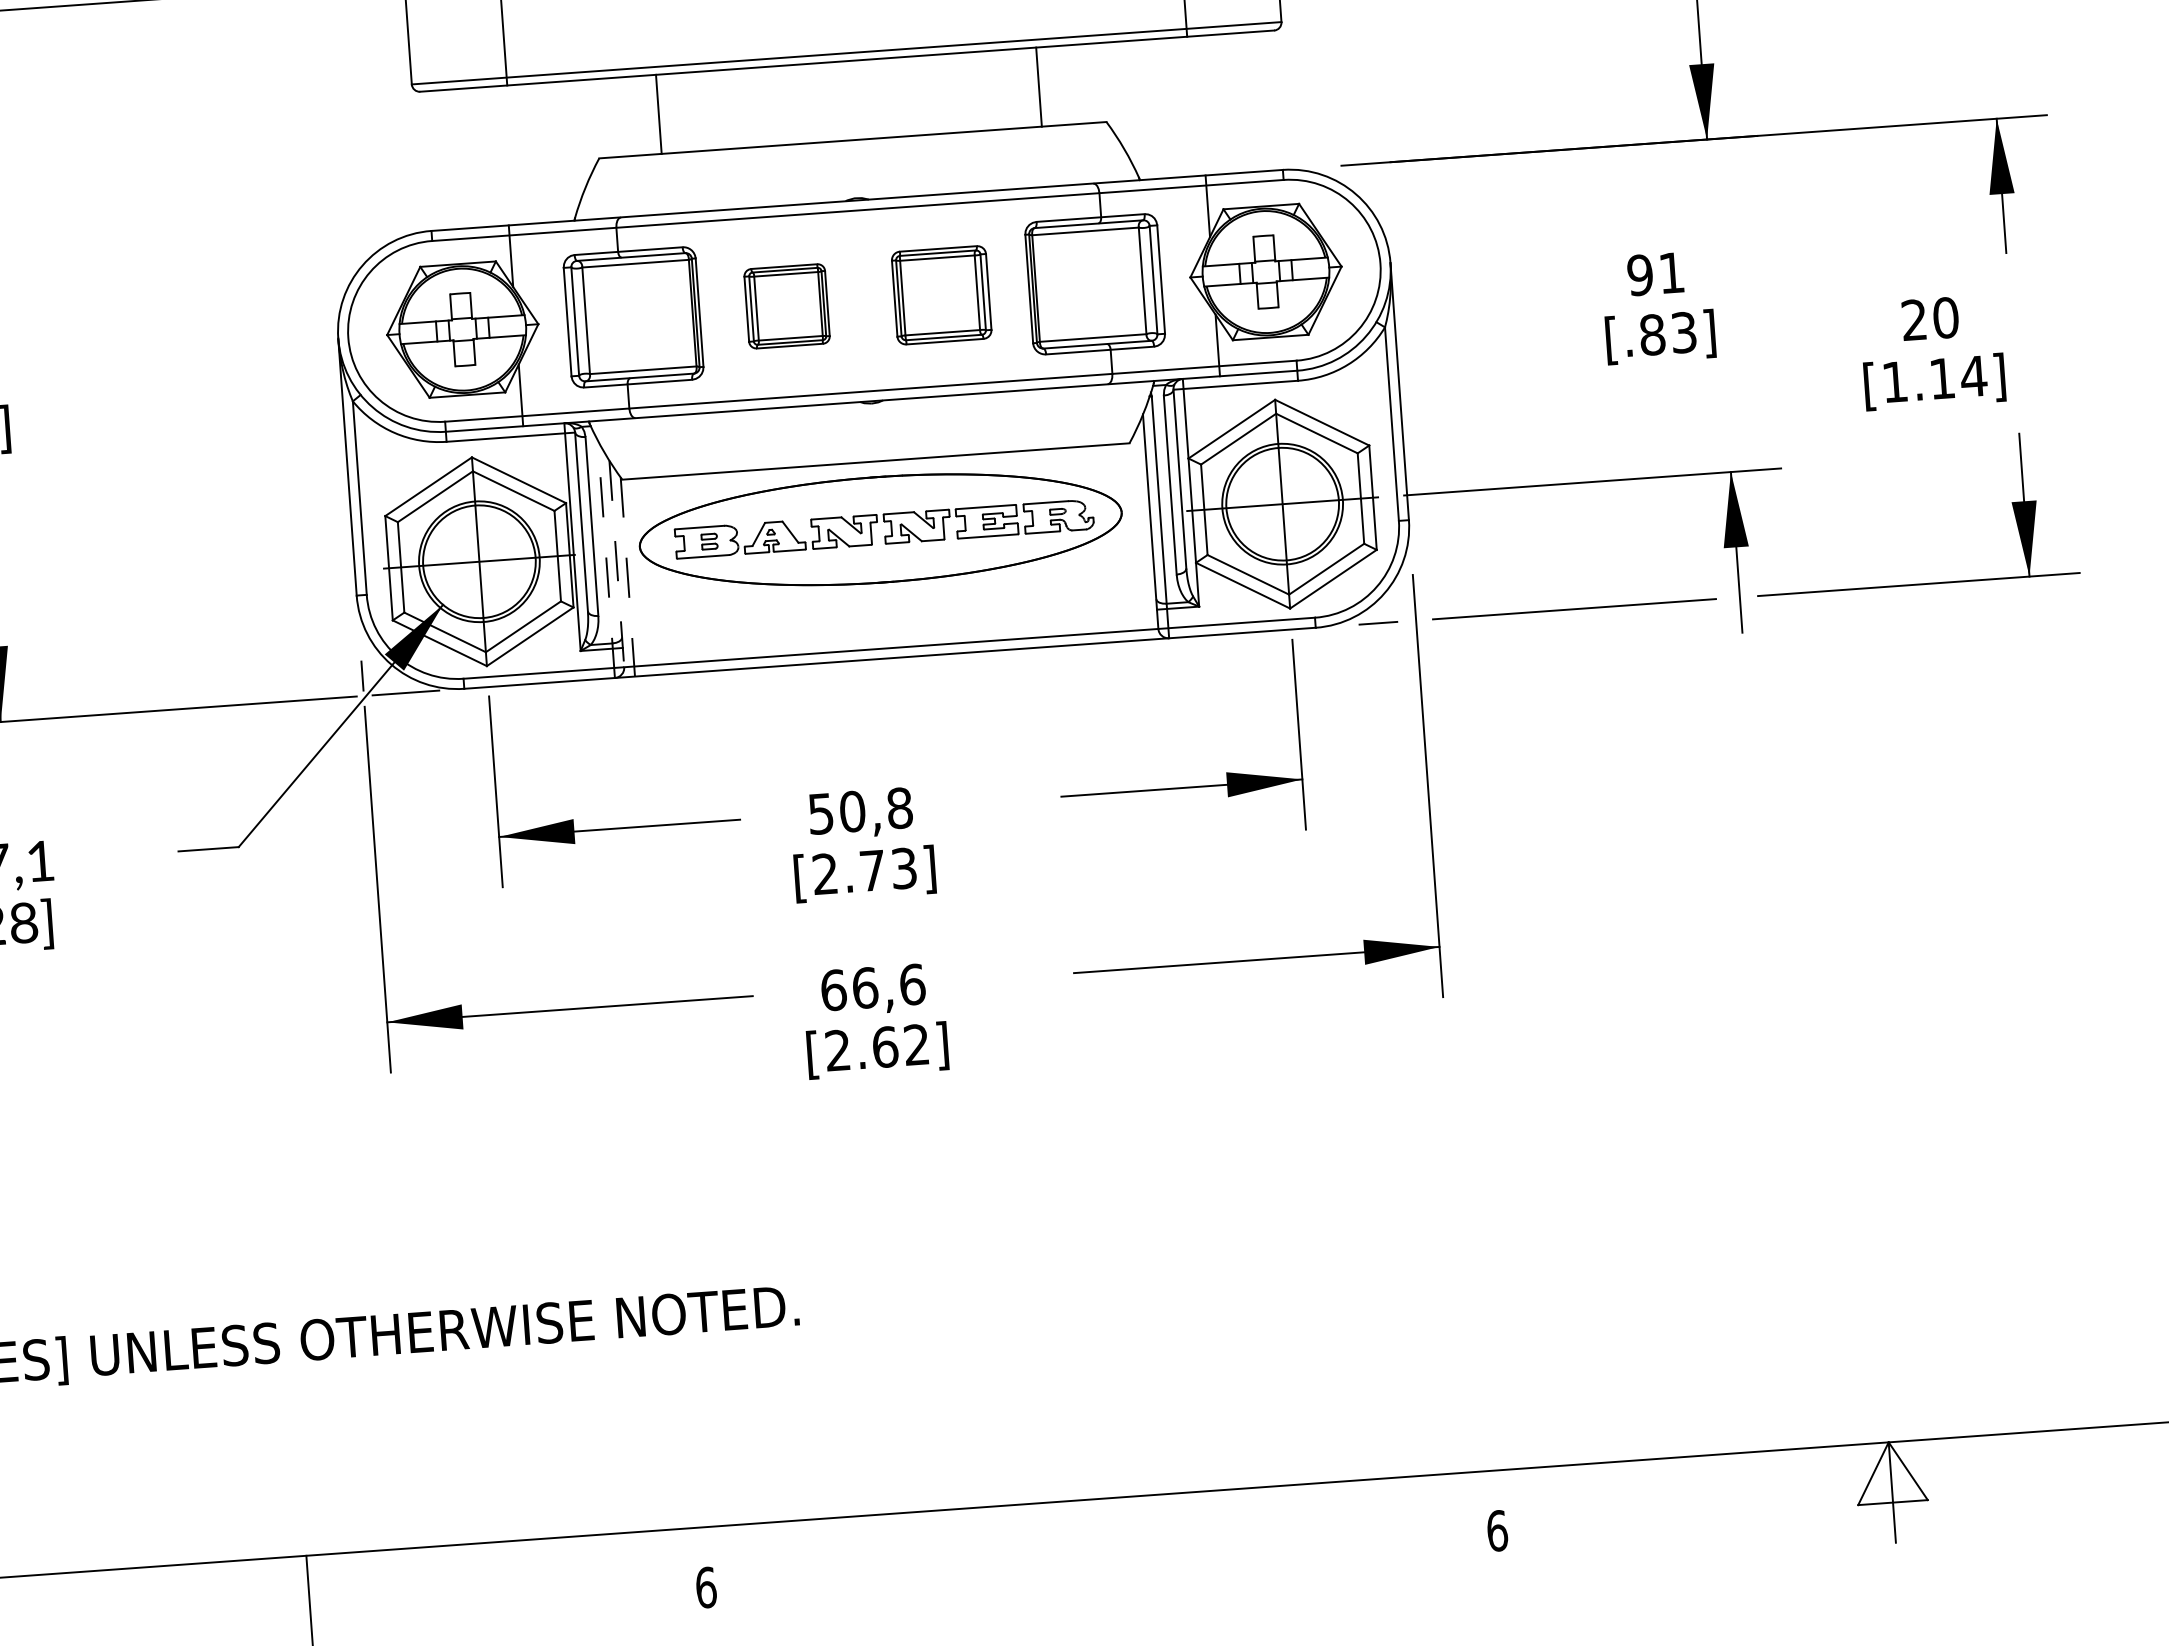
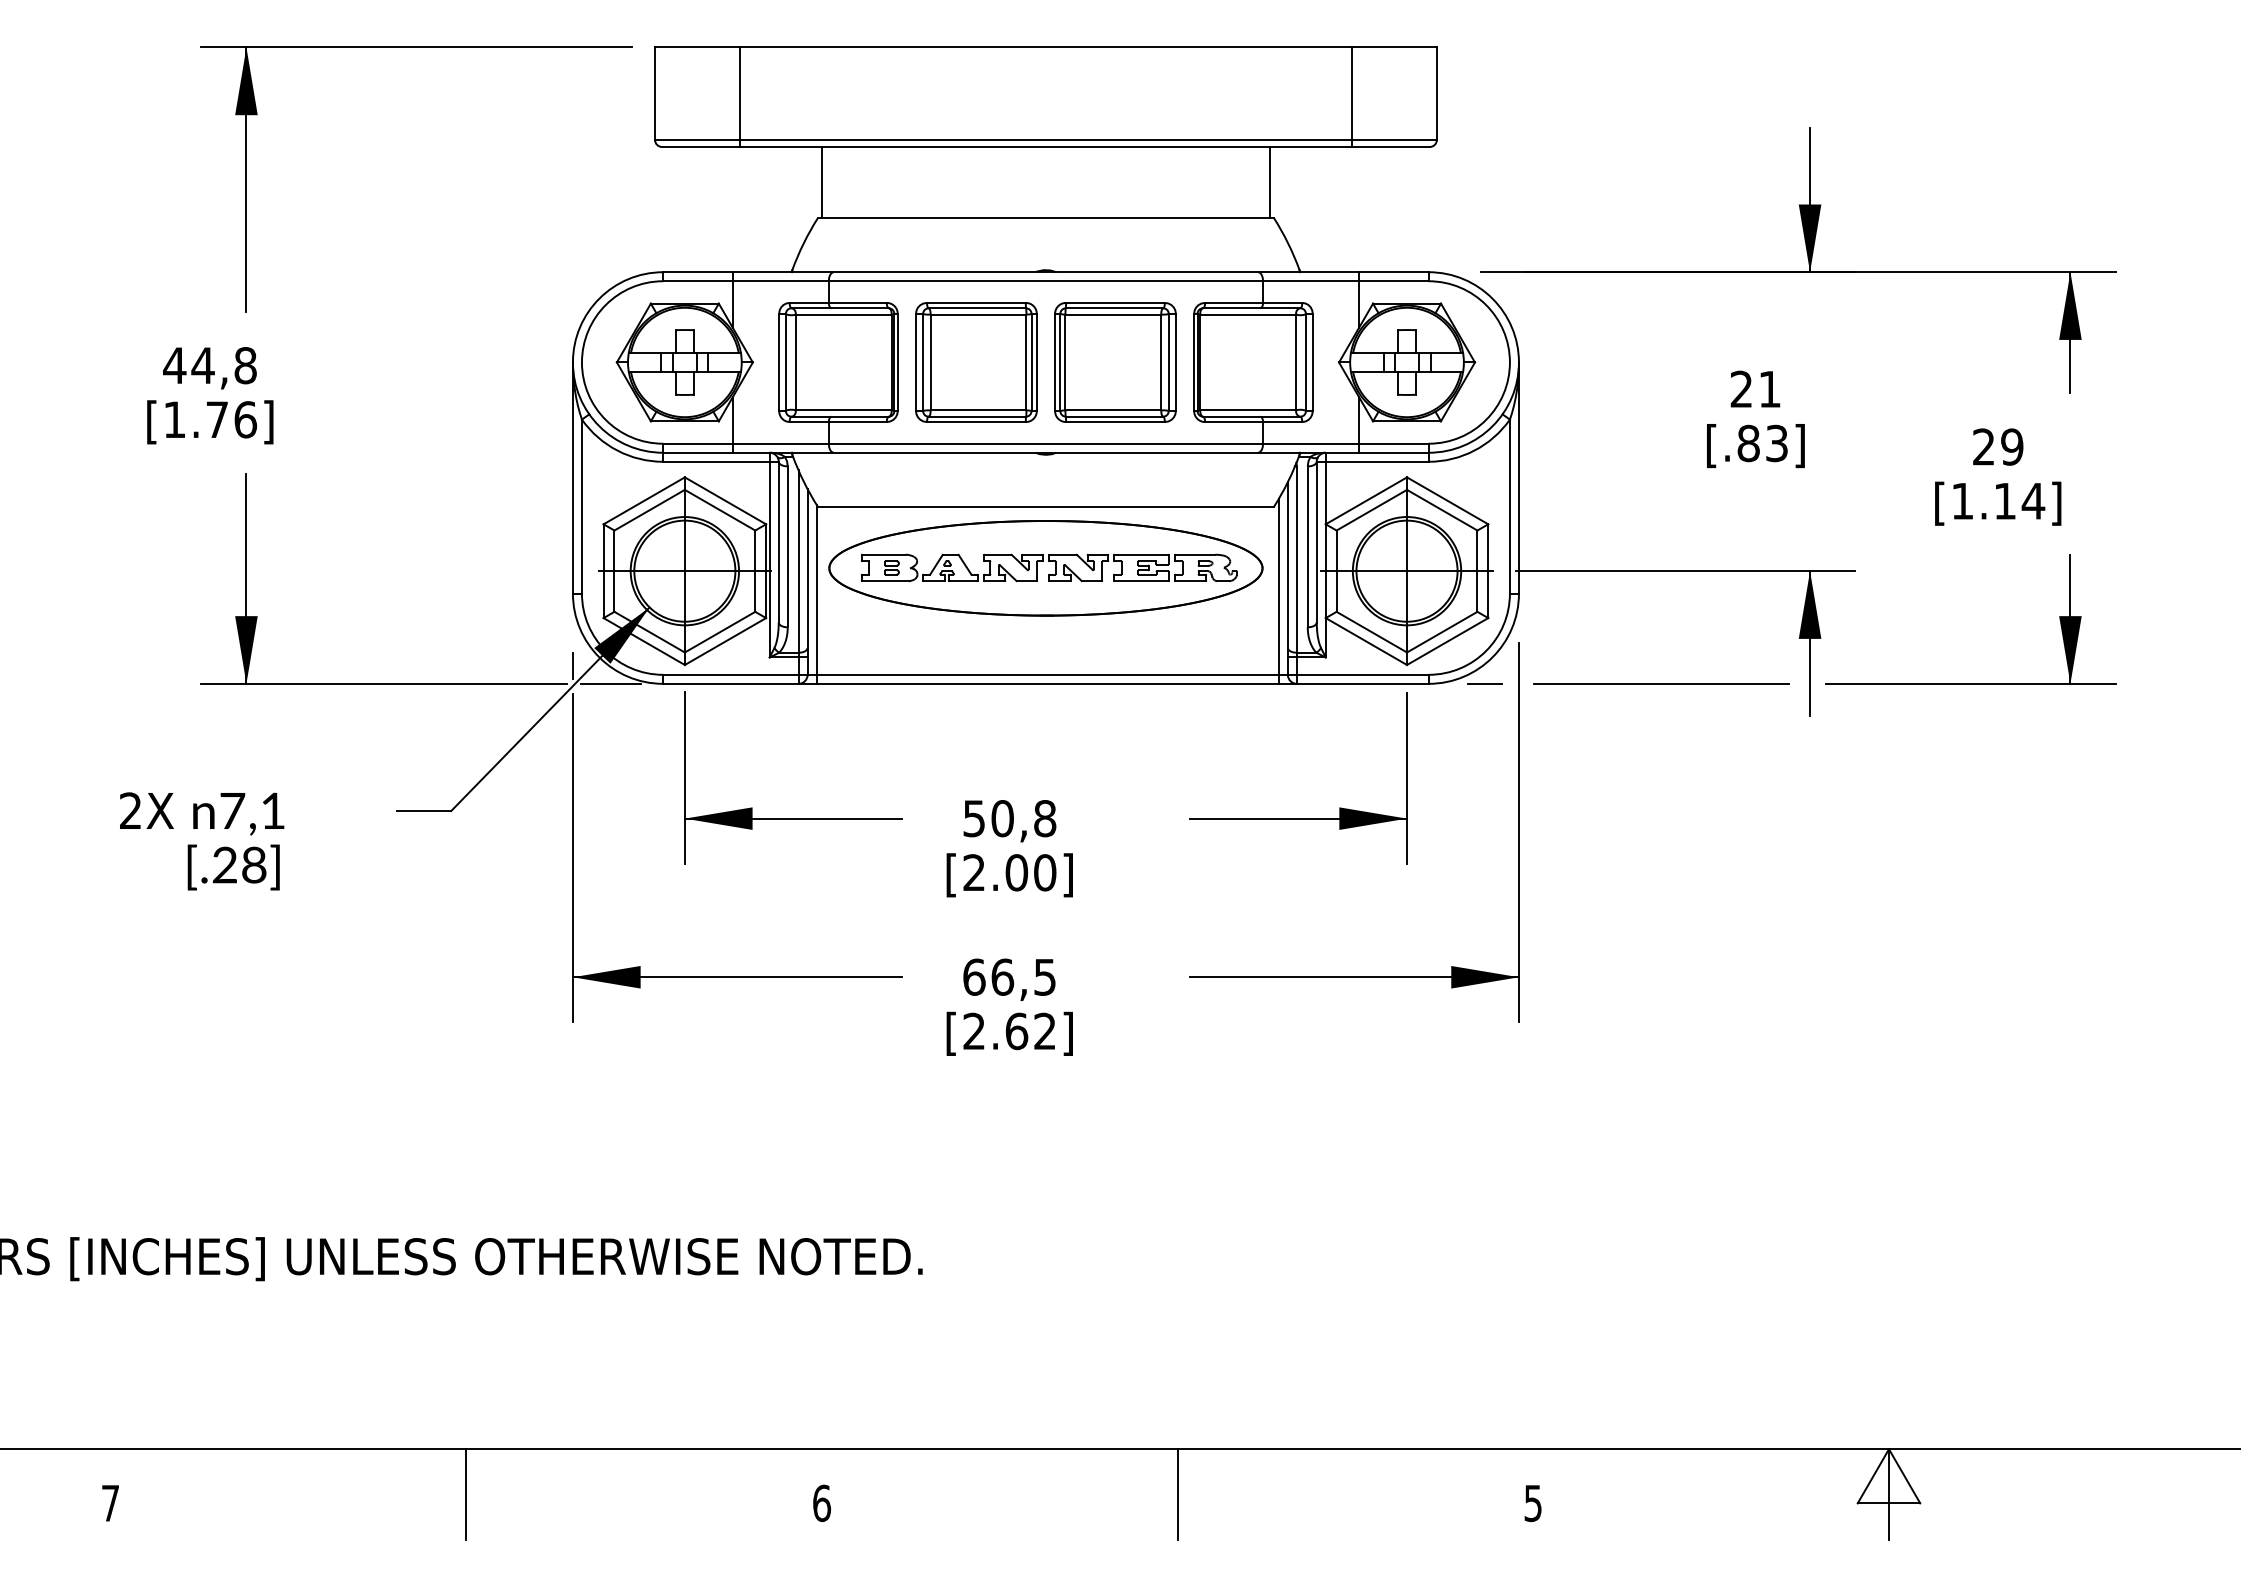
line: (1038, 87) -> (1269, 182), moved
line: (659, 114) -> (822, 182), moved
text: (1640, 274) -> (1741, 388), 91 -> 21
part: (941, 295) -> (1115, 362), size x1.43
part: (787, 306) -> (976, 362), size x1.67
text: (1946, 317) -> (2012, 446), 20 -> 29
line: (1141, 535) -> (1278, 590), added
line: (606, 559) -> (798, 577), dashed -> solid
line: (616, 563) -> (807, 581), dashed -> solid
line: (627, 577) -> (816, 594), dashed -> solid
text: (887, 869) -> (1030, 872), [2.73] -> [2.00]
text: (912, 983) -> (1045, 976), 66,6 -> 66,5
text: (1497, 1531) -> (1533, 1503), 6 -> 5
line: (1100, 1549) -> (1177, 1494), added

